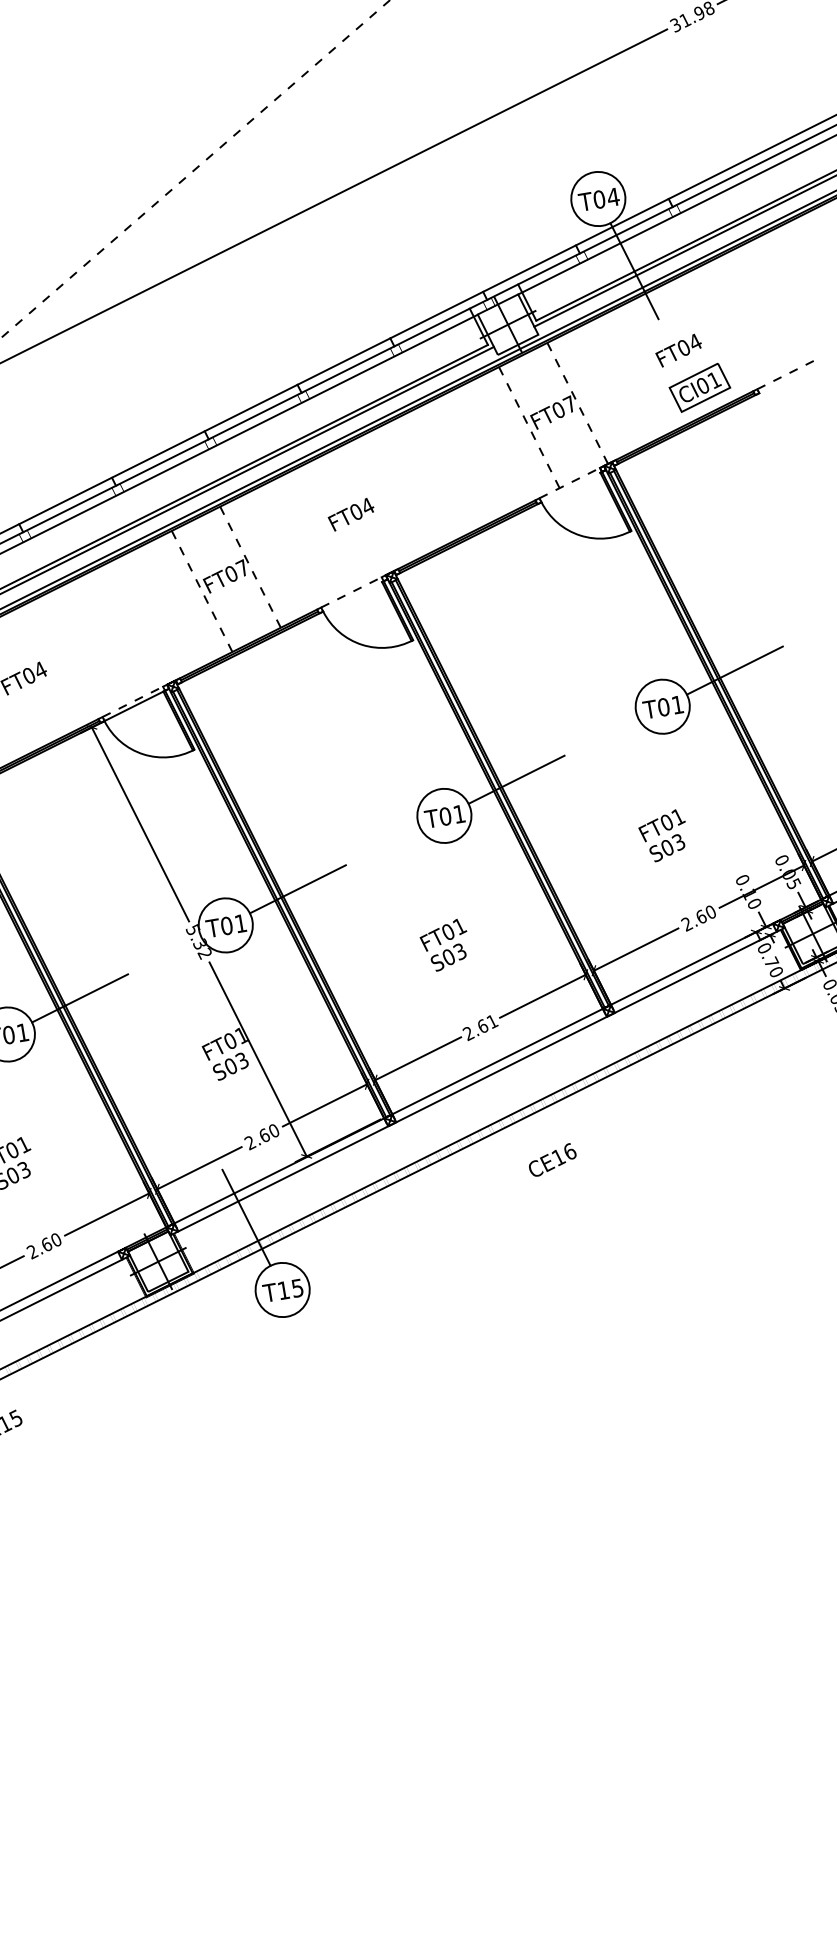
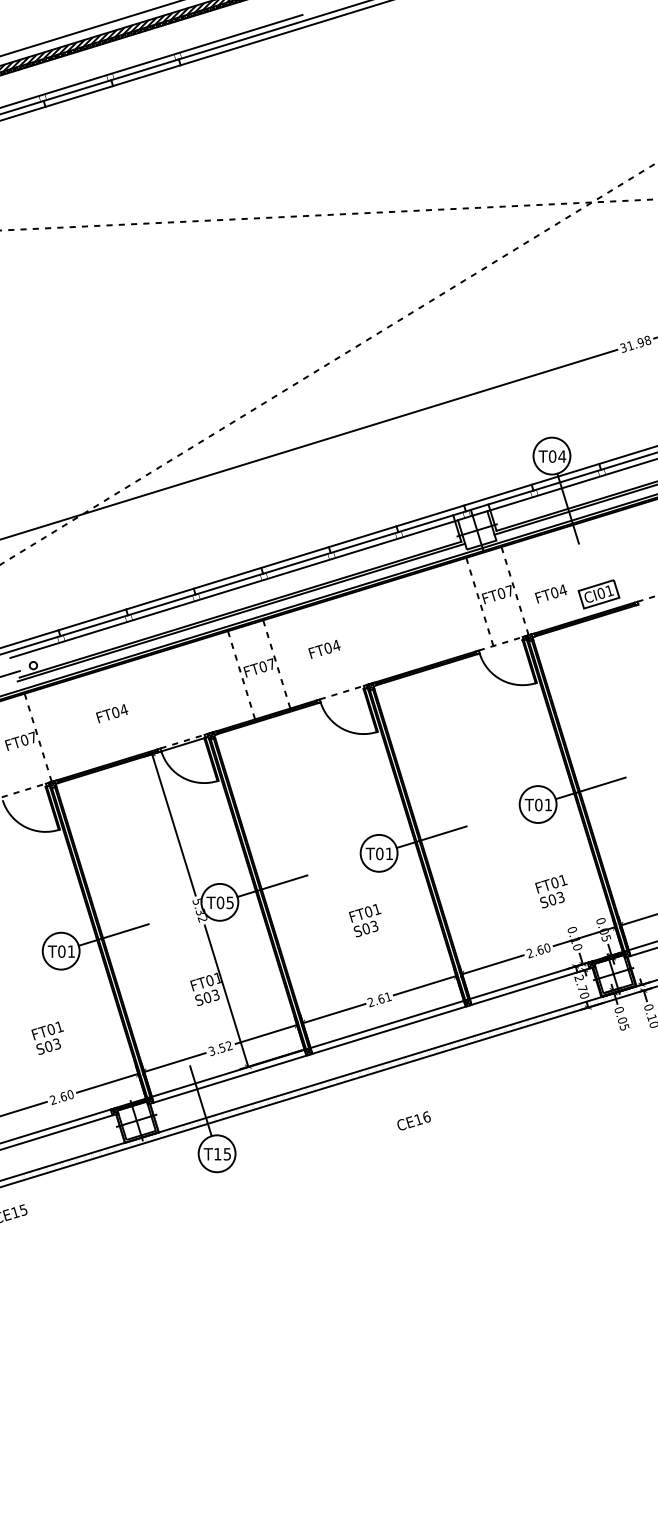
text: (679, 349) -> (551, 593), moved
text: (351, 514) -> (324, 649), moved
text: (664, 835) -> (551, 891), moved
text: (239, 923) -> (229, 902), T01 -> T05
text: (444, 945) -> (364, 920), moved
text: (763, 947) -> (578, 977), 0.70 -> 2.70
text: (262, 1136) -> (220, 1048), 2.60 -> 3.52
text: (551, 1159) -> (413, 1120), moved

